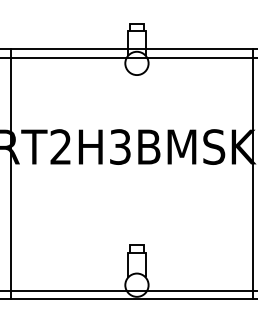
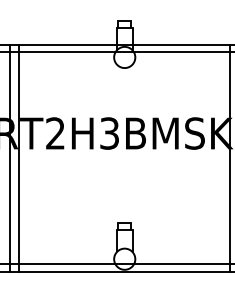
line: (21, 174) -> (19, 158), added

